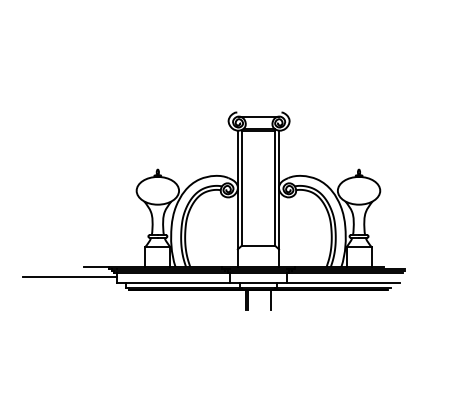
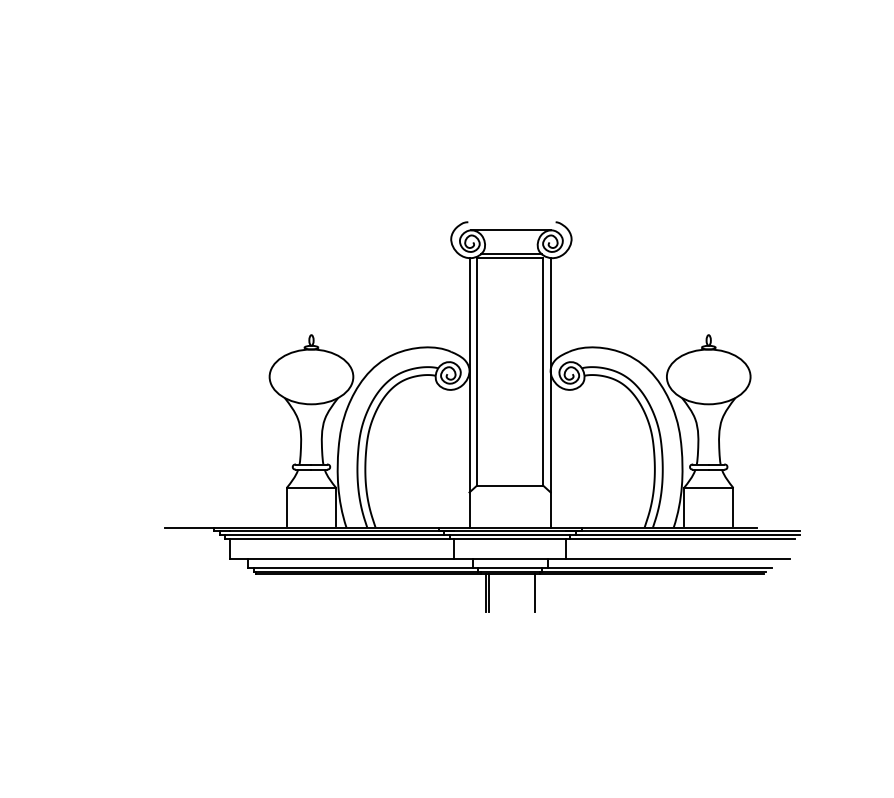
line: (69, 277) -> (136, 548), removed

